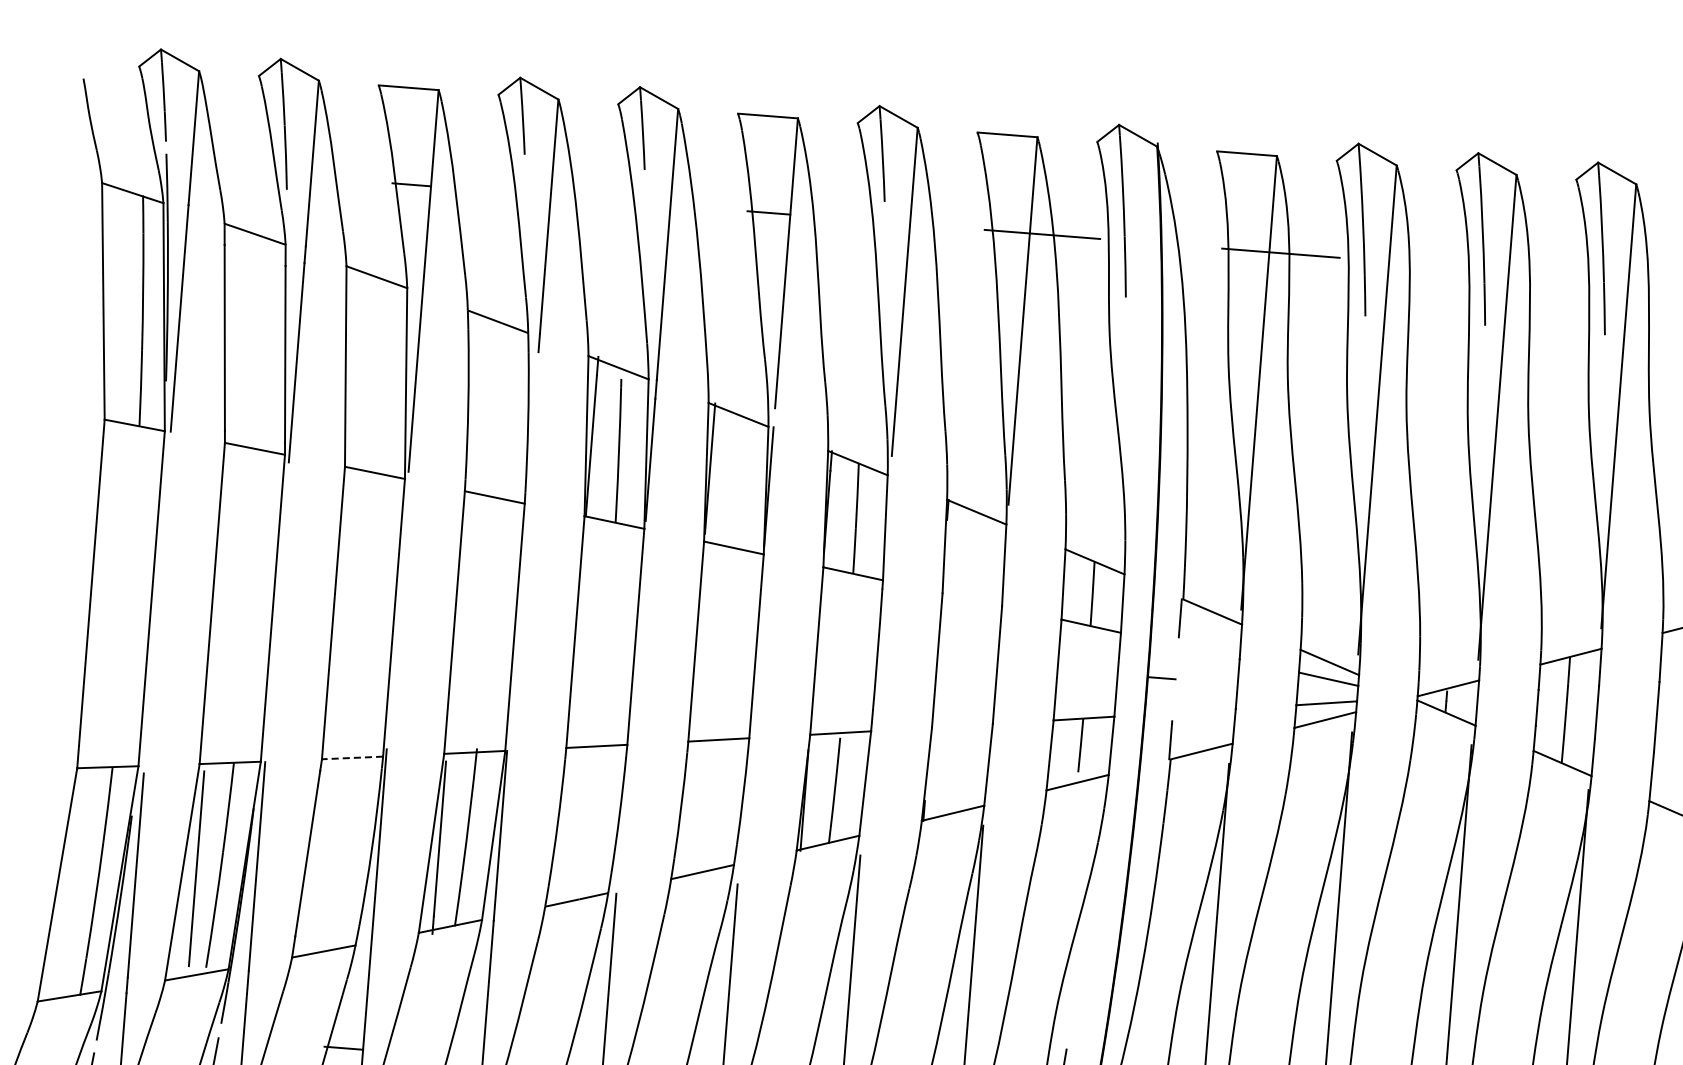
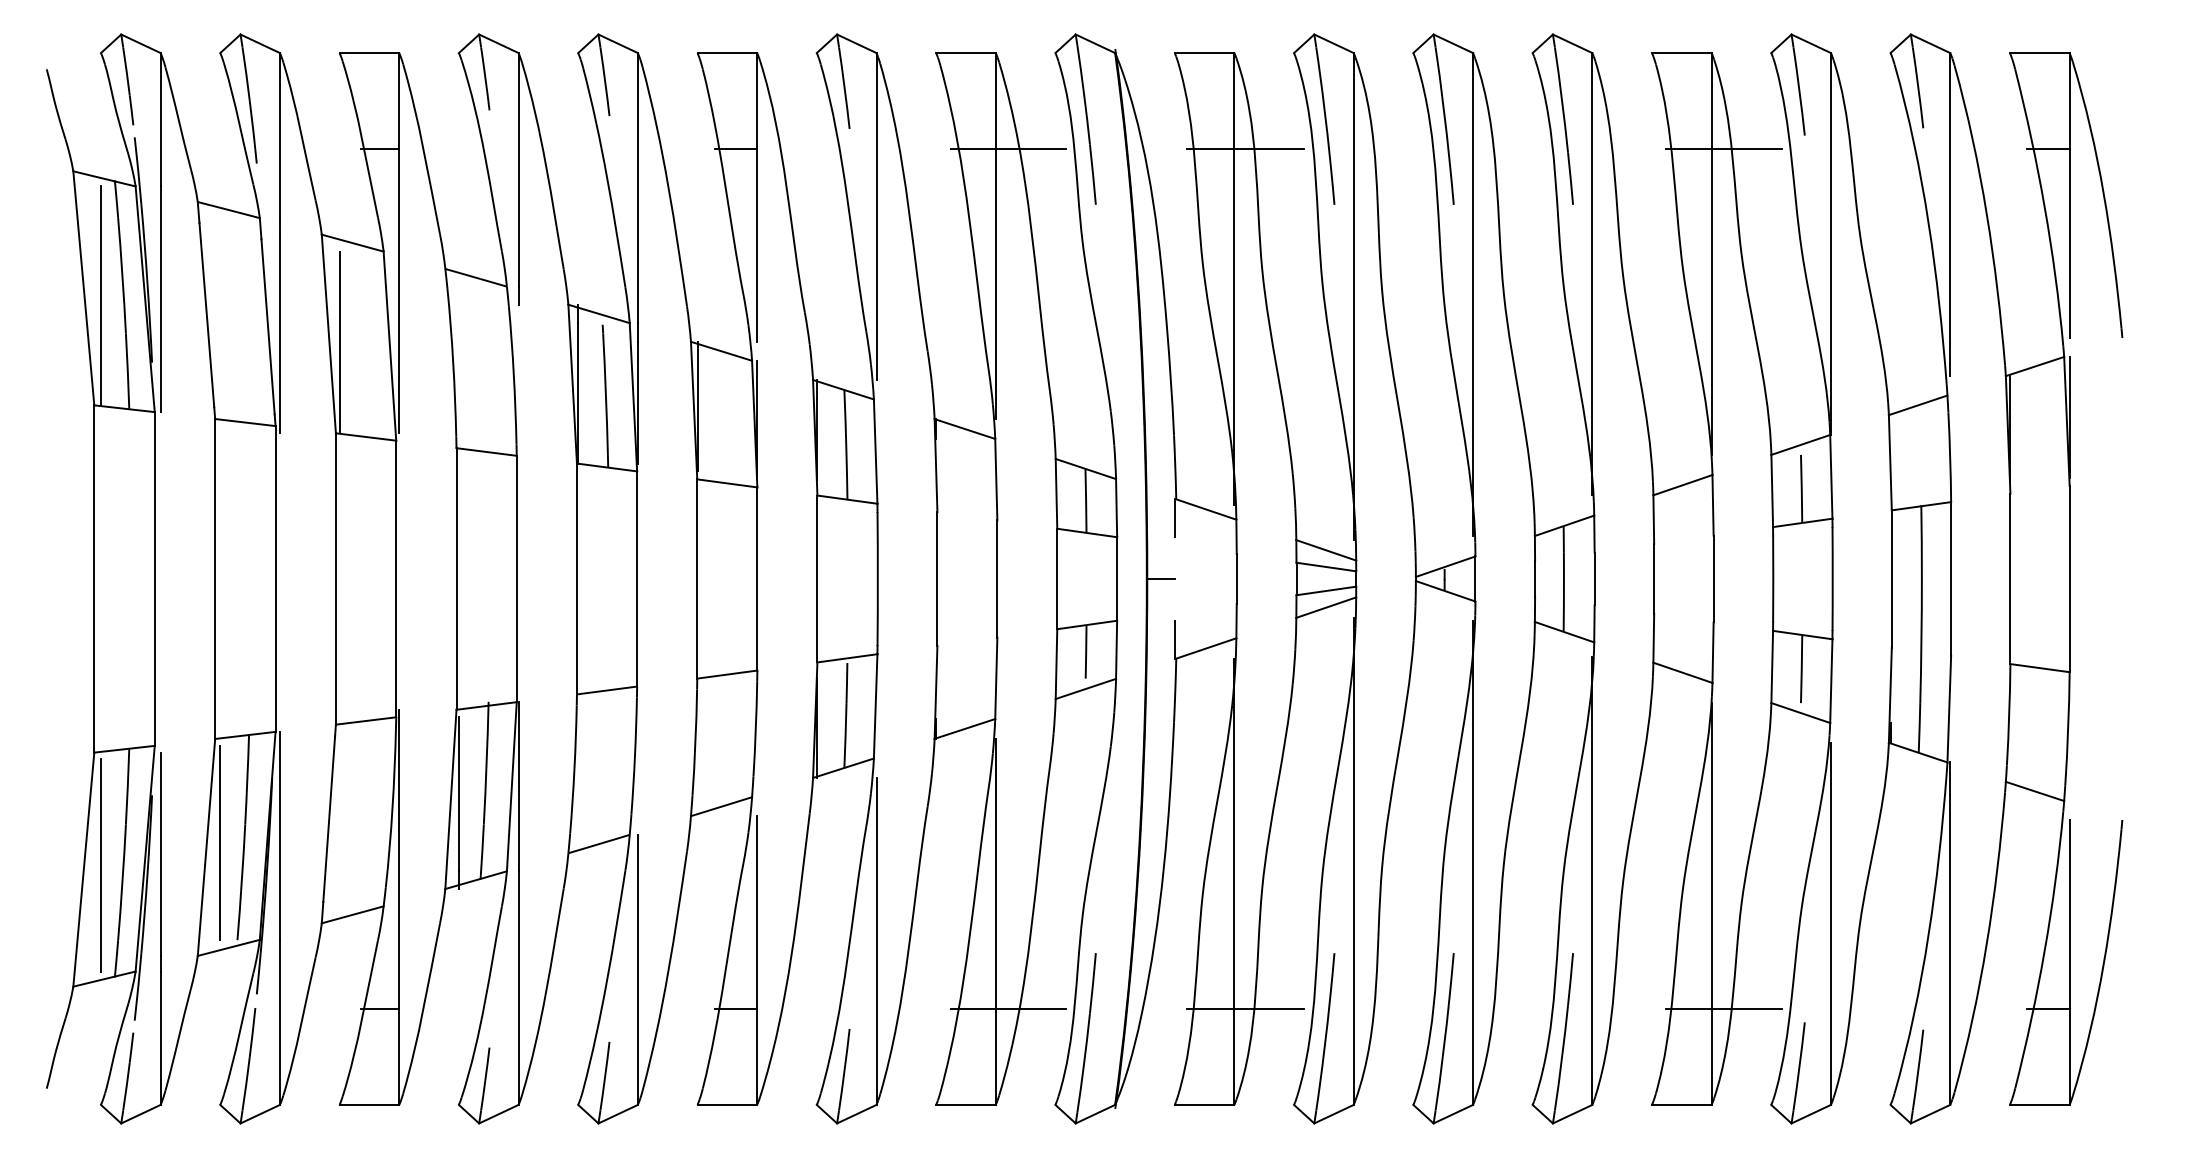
line: (120, 309) -> (101, 295), added
line: (355, 375) -> (339, 342), added
line: (351, 758) -> (365, 721), dashed -> solid
line: (75, 882) -> (101, 865), added

